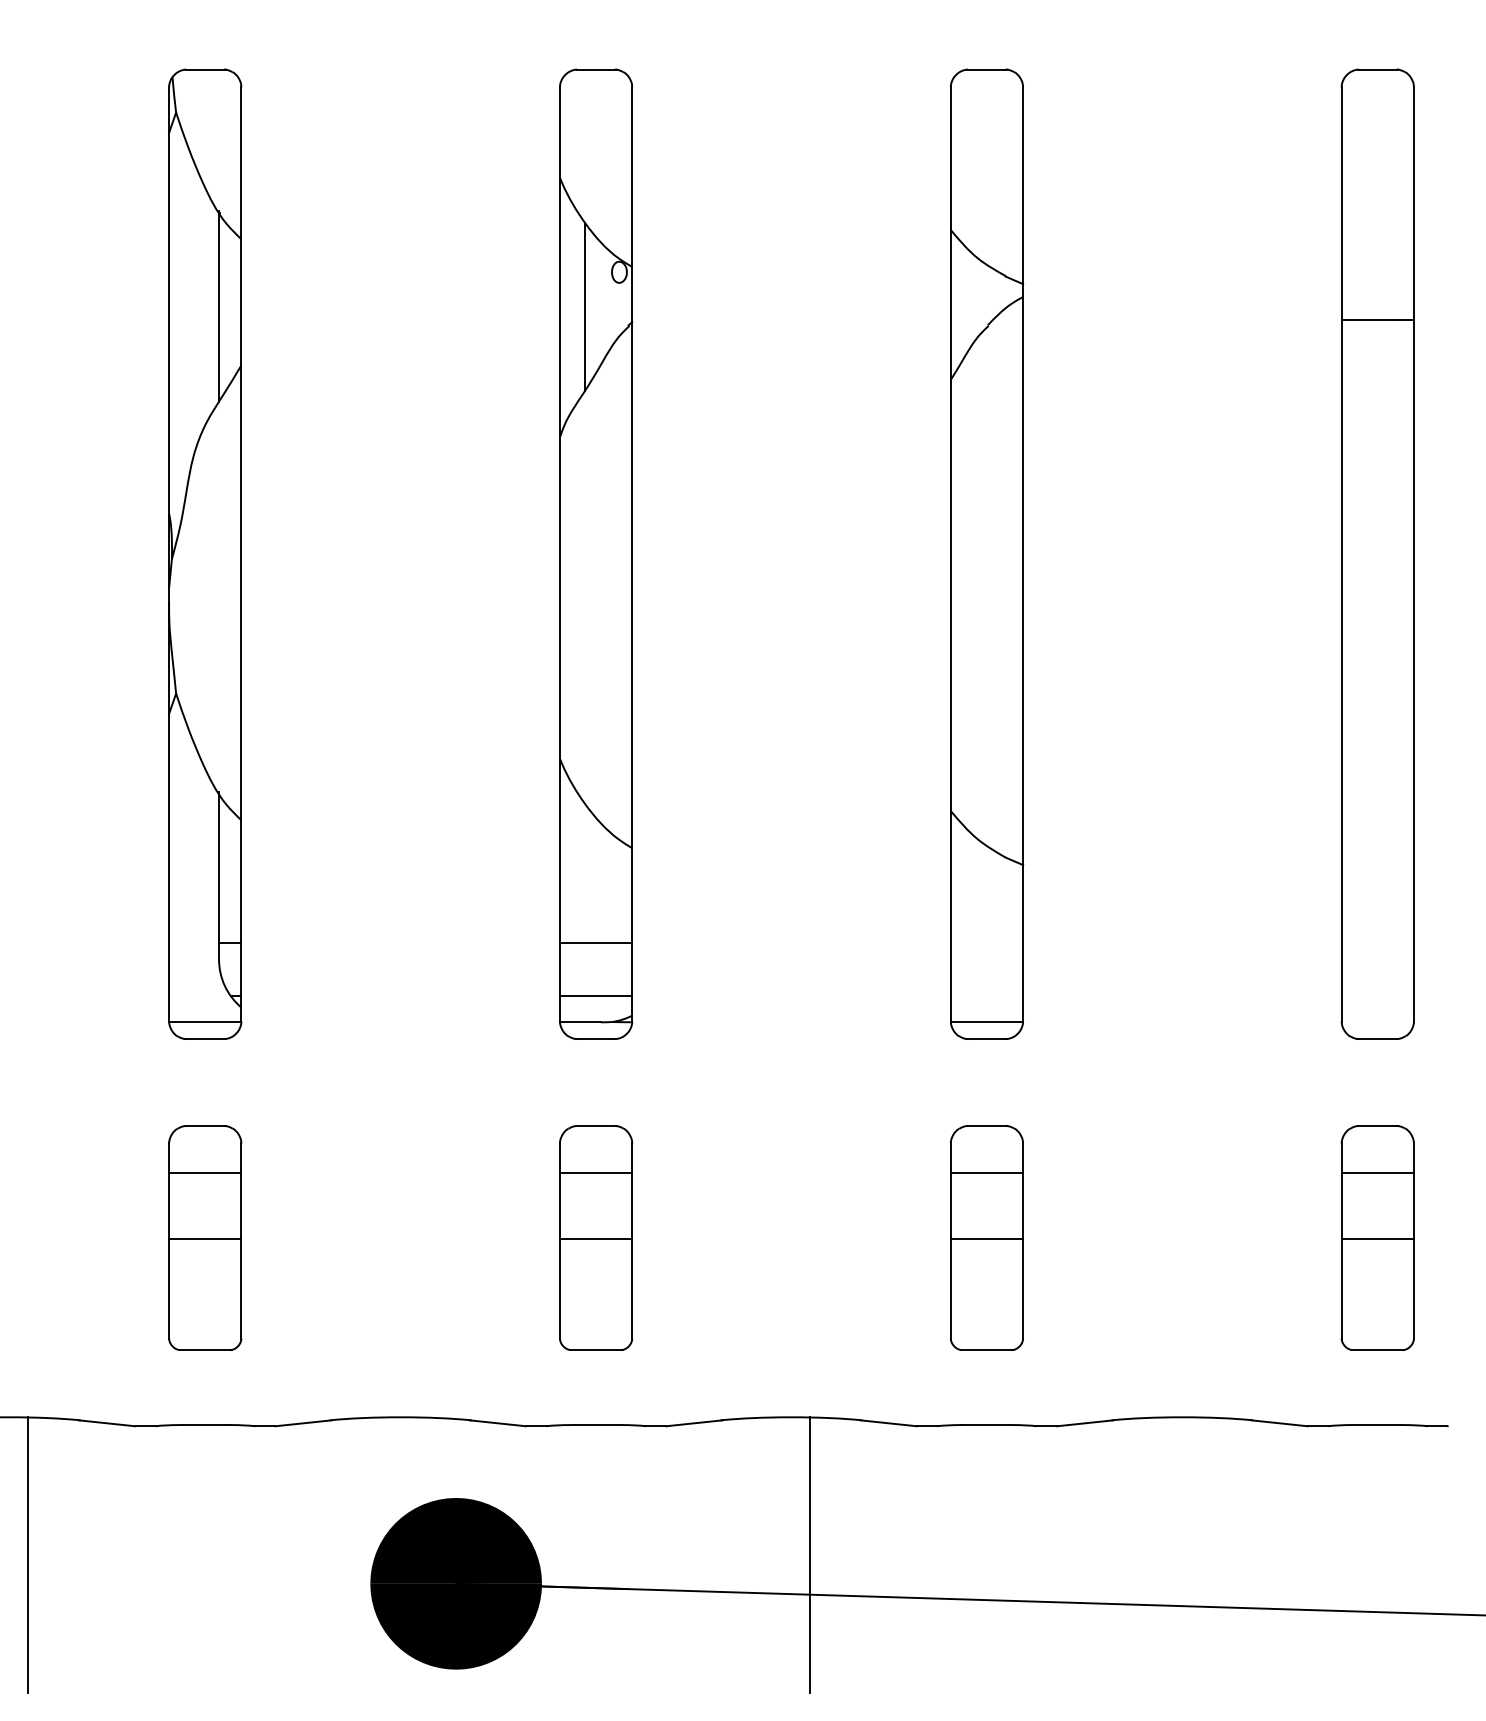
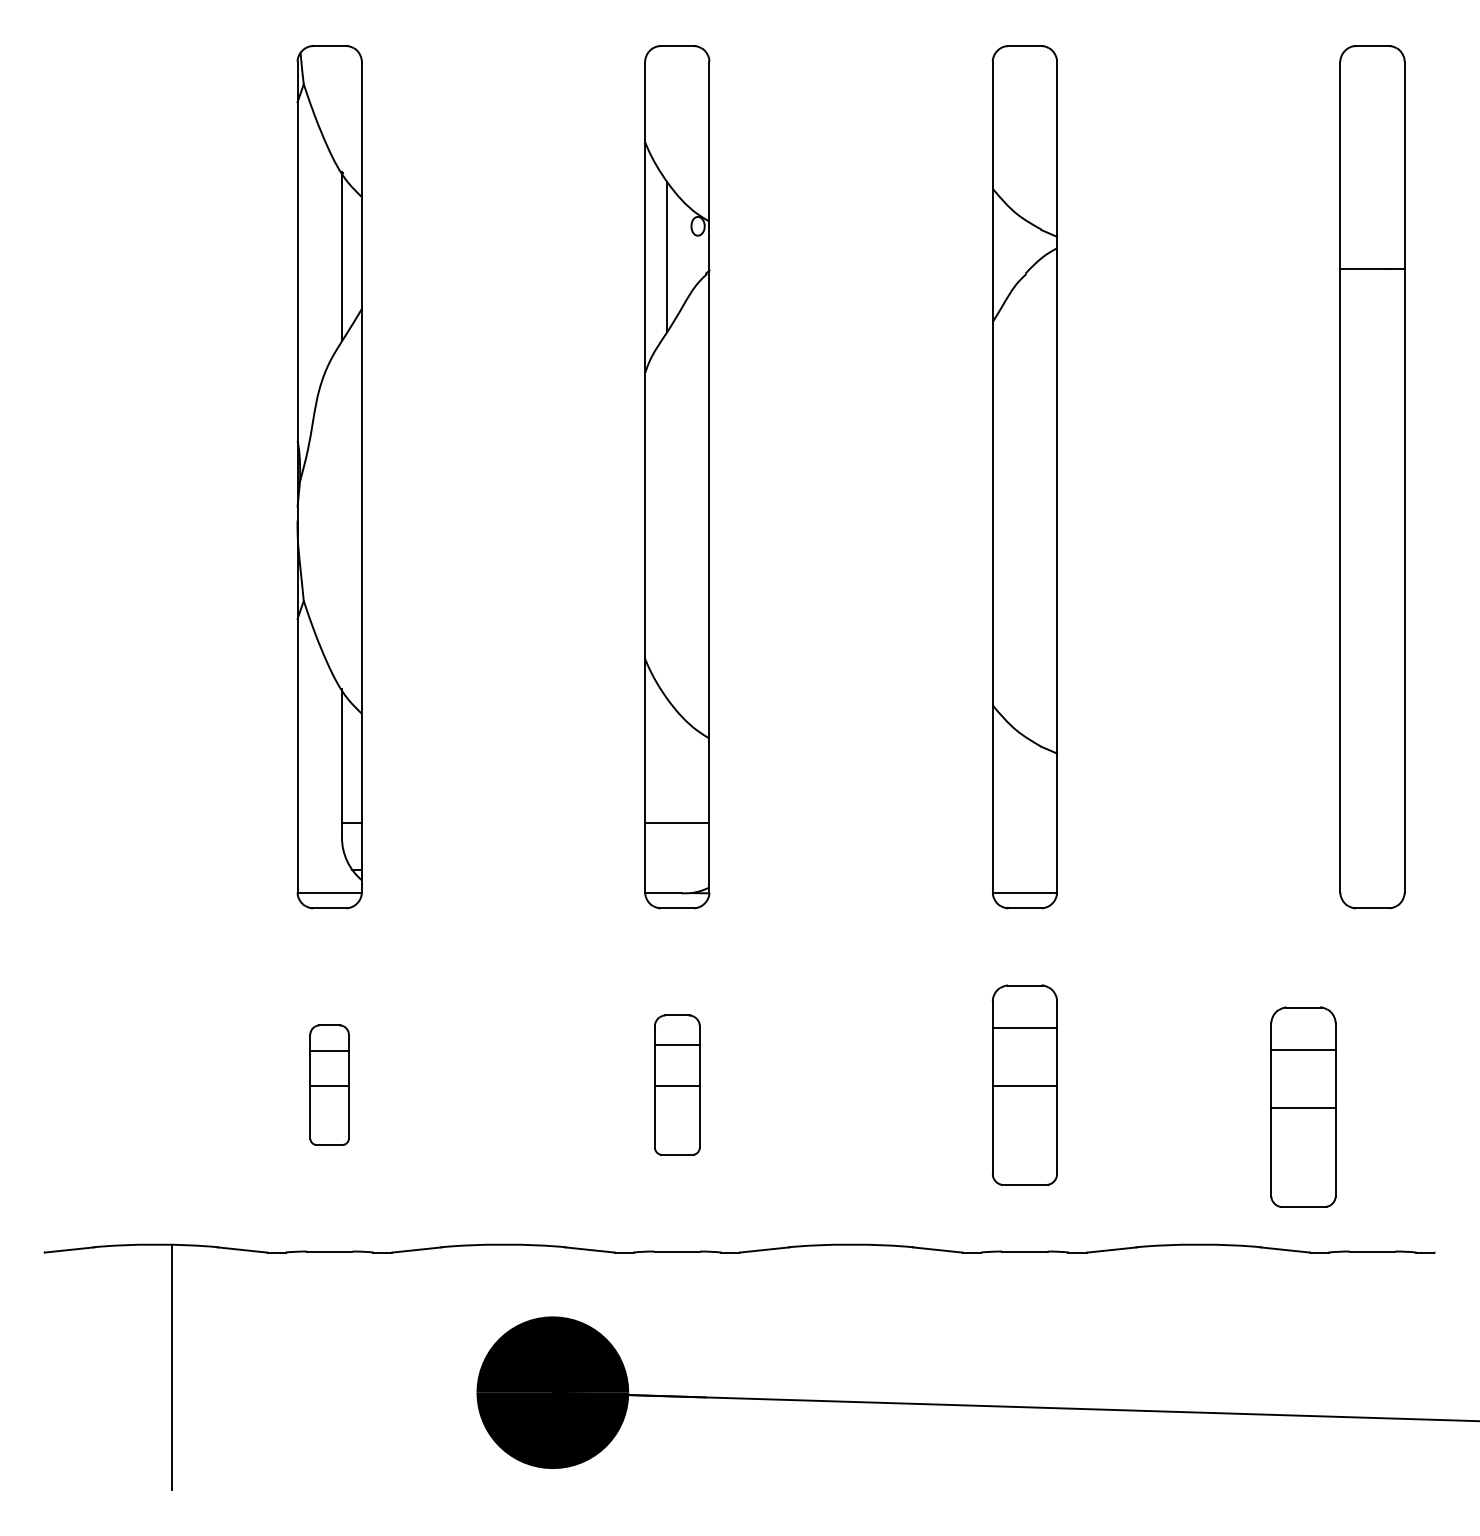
line: (596, 995) -> (677, 869), removed
part: (205, 1237) -> (329, 1084), size x0.6
part: (596, 1237) -> (677, 1084), size x0.7
part: (1377, 1237) -> (1303, 1106), moved
line: (809, 1554) -> (867, 1366), removed

